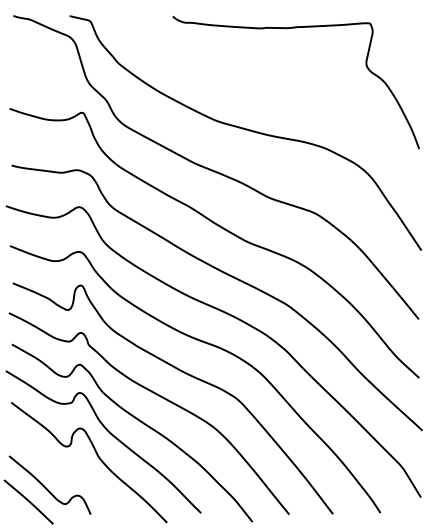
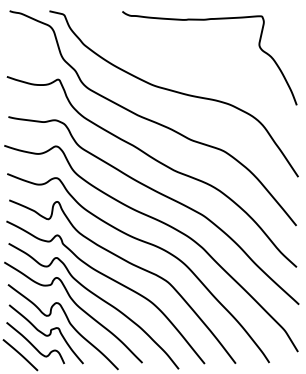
curve: (65, 473) -> (46, 334), added

